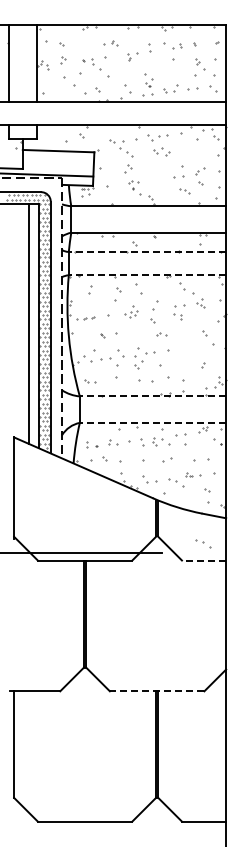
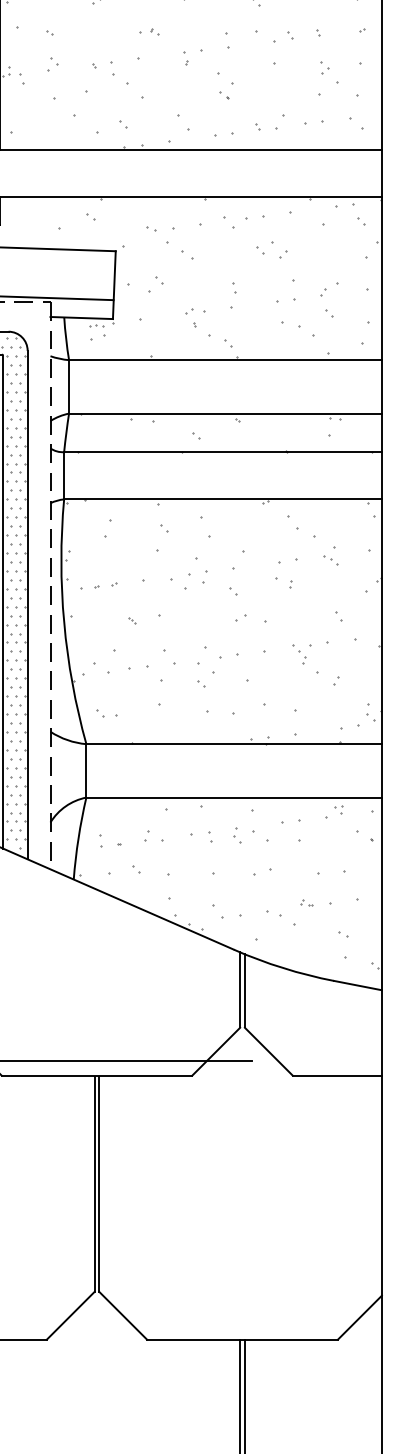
part: (111, 43) -> (150, 31), size x0.62
part: (148, 80) -> (225, 85), moved
part: (161, 151) -> (271, 249), moved
part: (128, 168) -> (156, 283), moved
part: (152, 174) -> (233, 295), added
part: (184, 190) -> (297, 328), size x1.67
line: (147, 251) -> (223, 451), dashed -> solid
line: (147, 275) -> (223, 499), dashed -> solid
part: (130, 311) -> (188, 572), size x1.43
part: (161, 334) -> (251, 619), size x1.67
part: (190, 353) -> (309, 657), added
line: (152, 396) -> (233, 744), dashed -> solid
line: (152, 422) -> (233, 796), dashed -> solid
part: (137, 442) -> (202, 837), size x0.71
part: (203, 543) -> (336, 1041), removed
line: (203, 560) -> (336, 1075), dashed -> solid
line: (156, 691) -> (241, 1340), dashed -> solid

